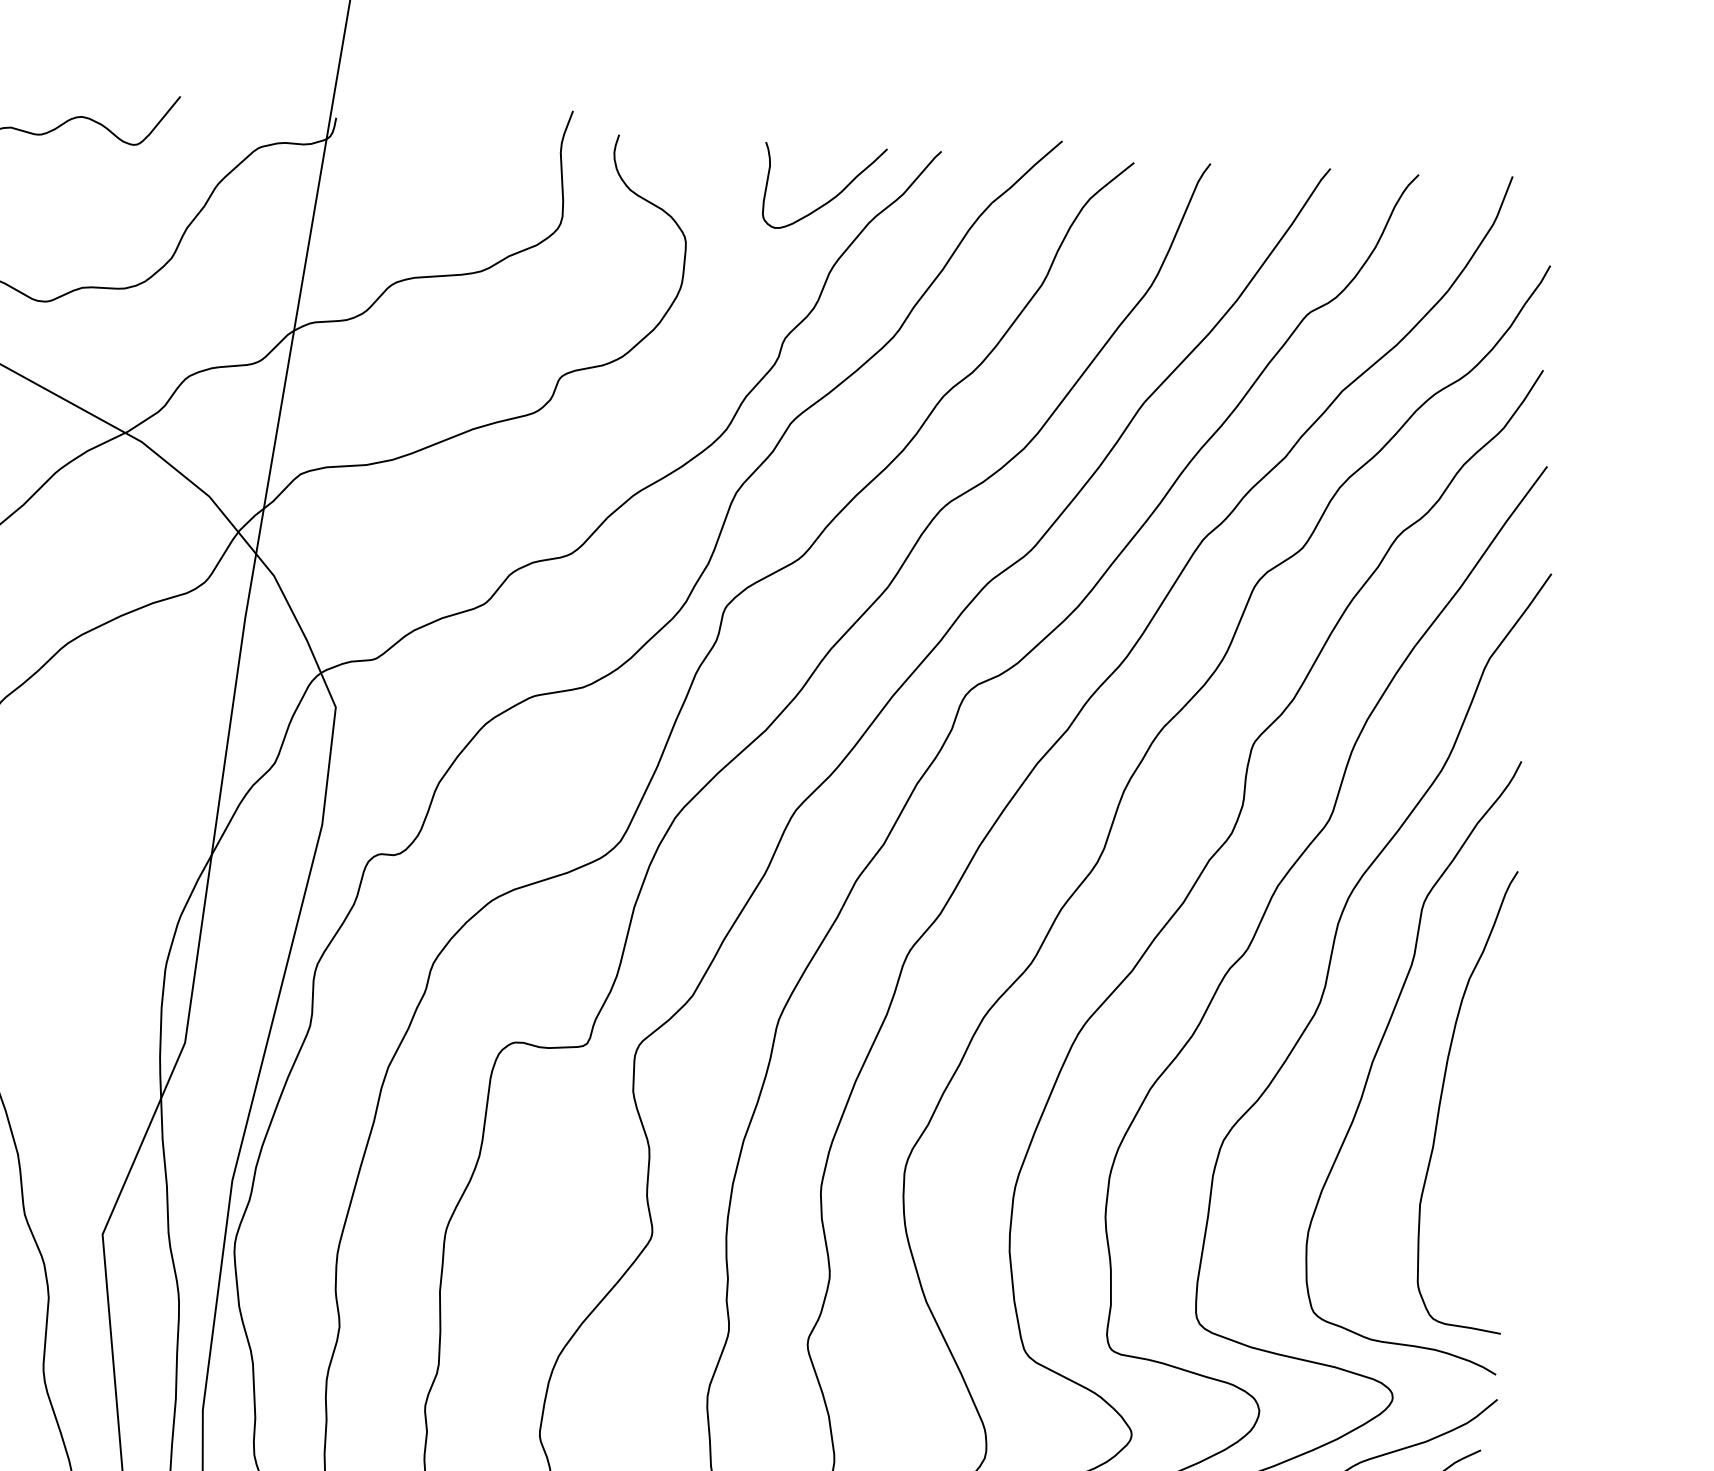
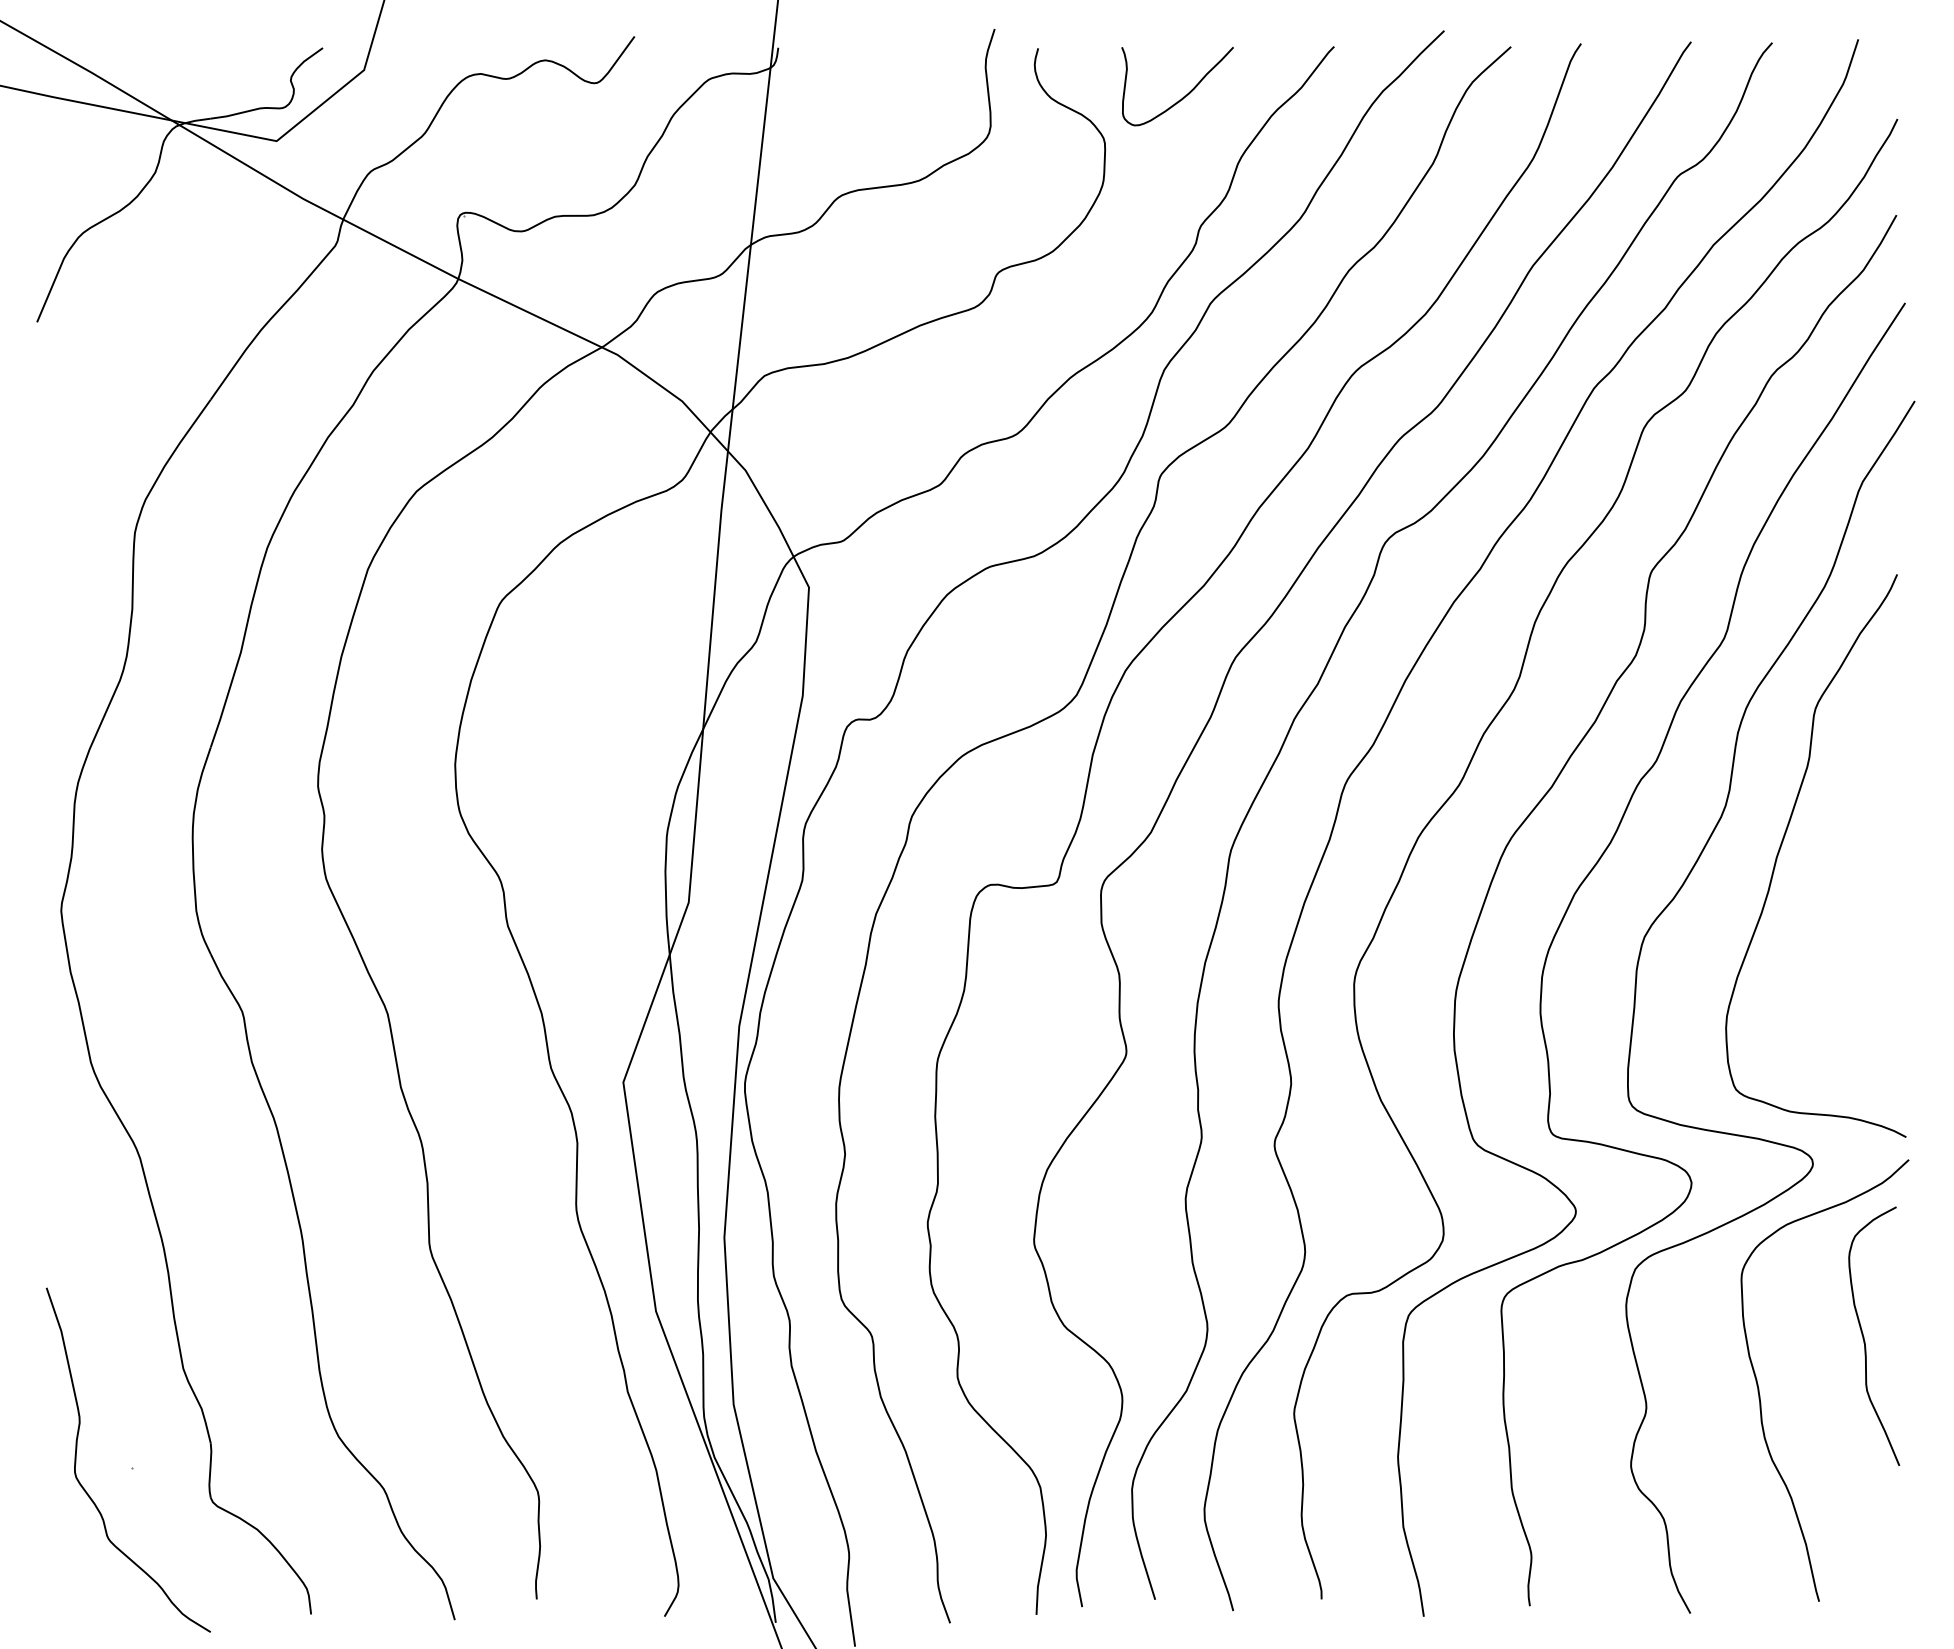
curve: (829, 199) -> (1183, 96), moved
curve: (1442, 1097) -> (1842, 886), removed

